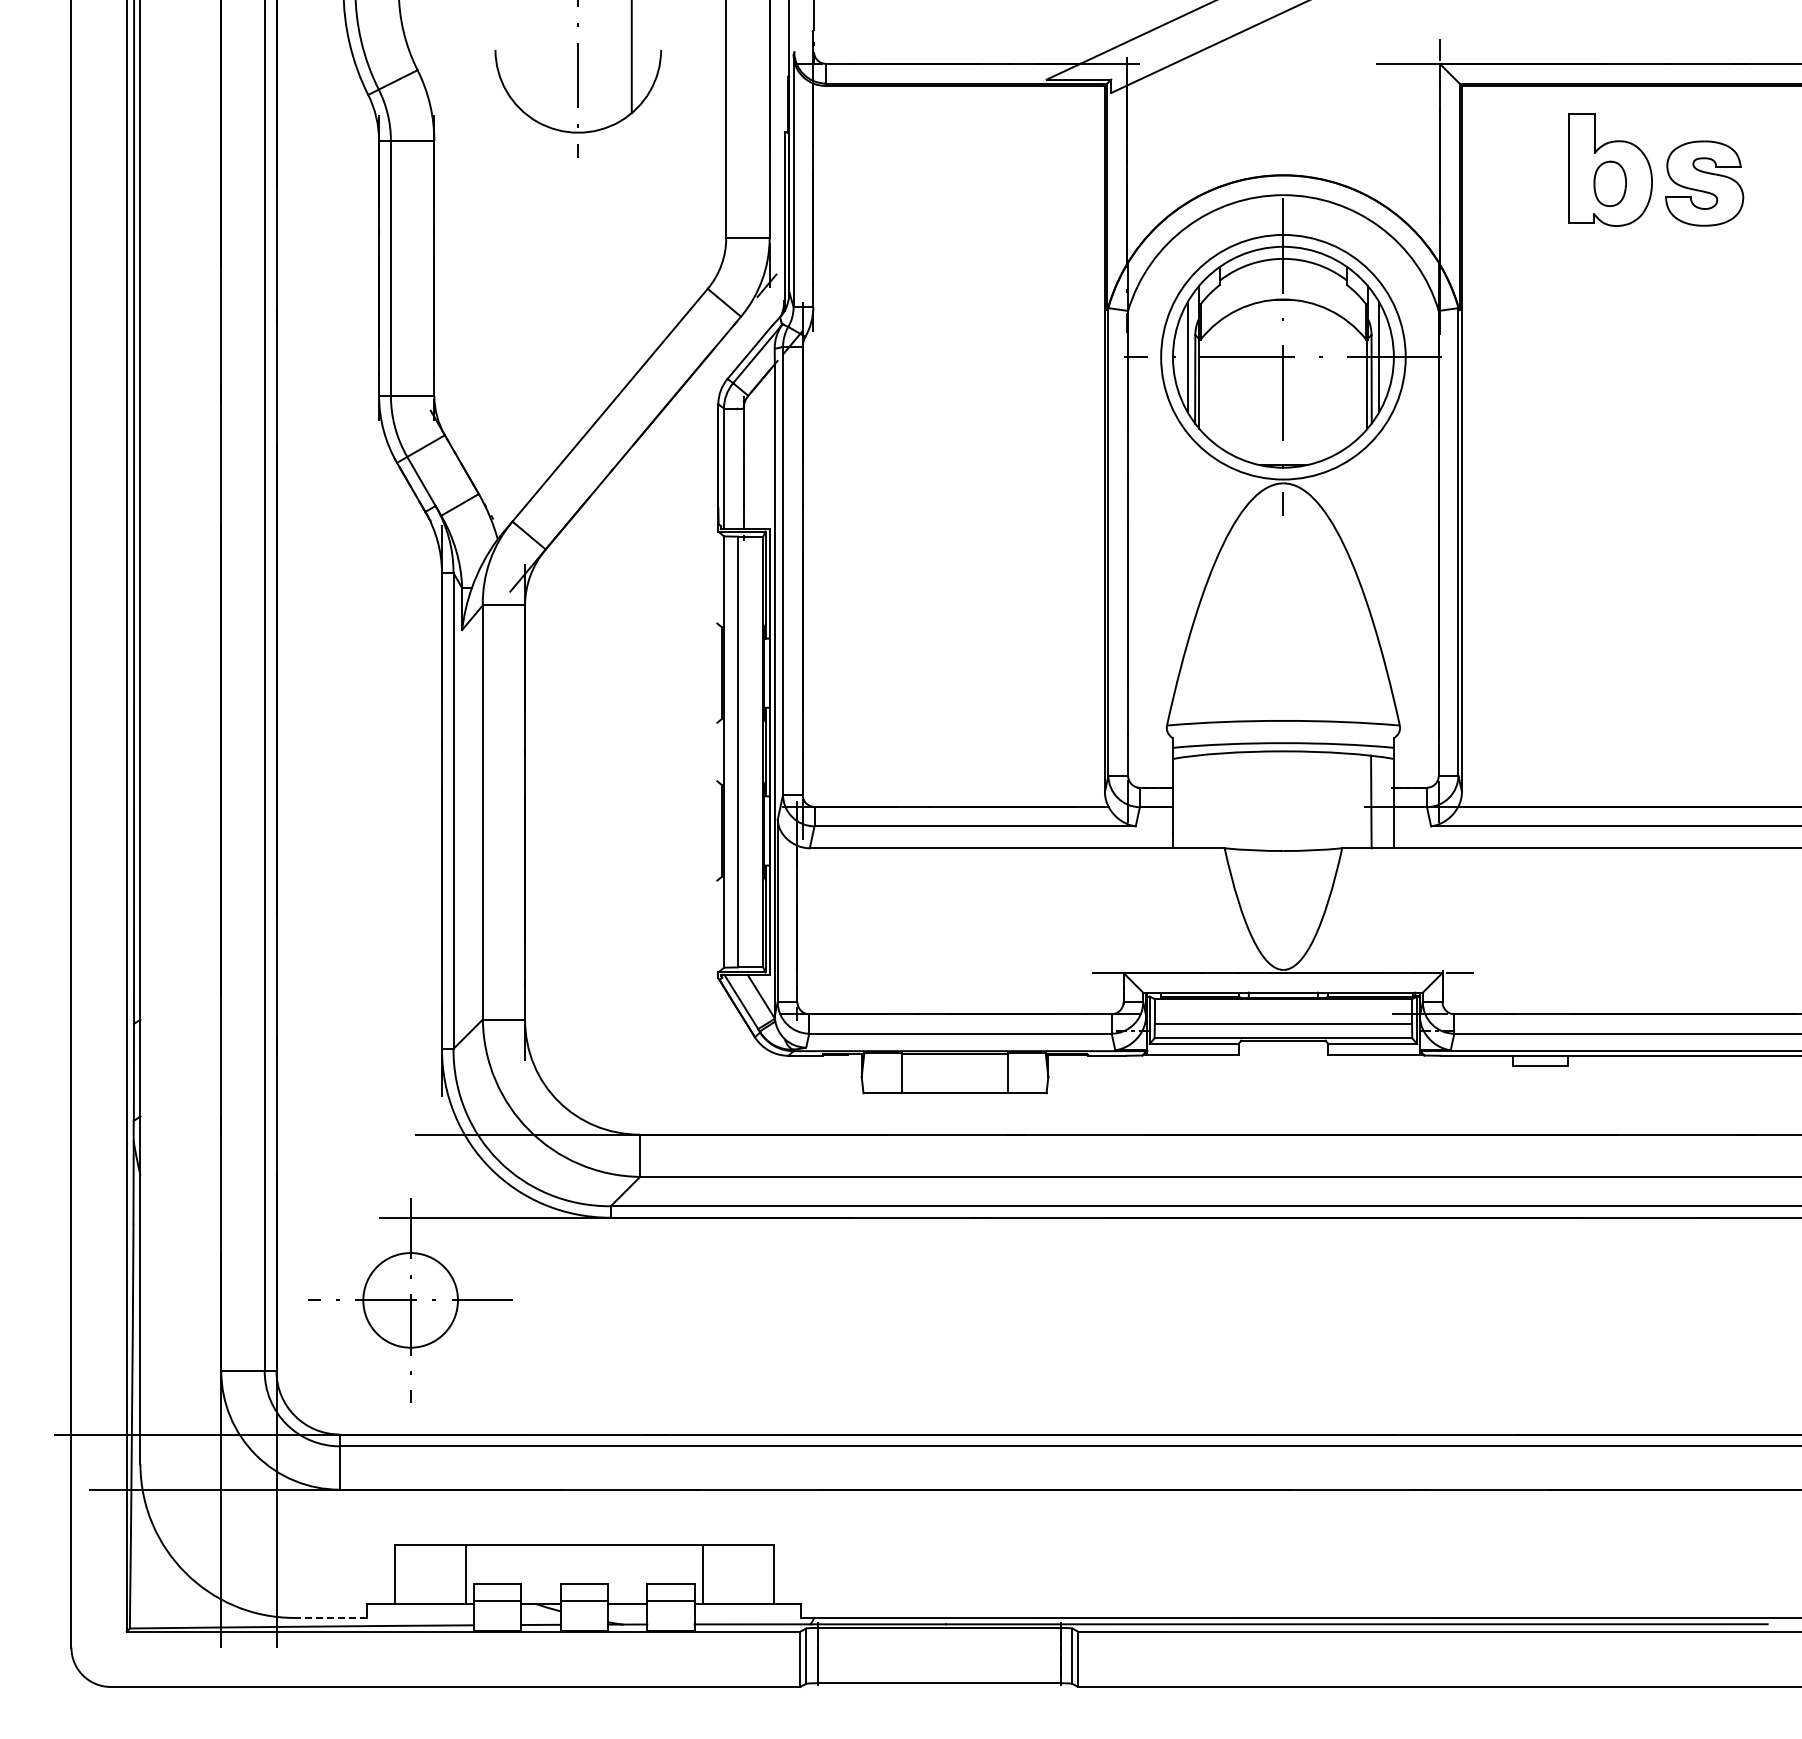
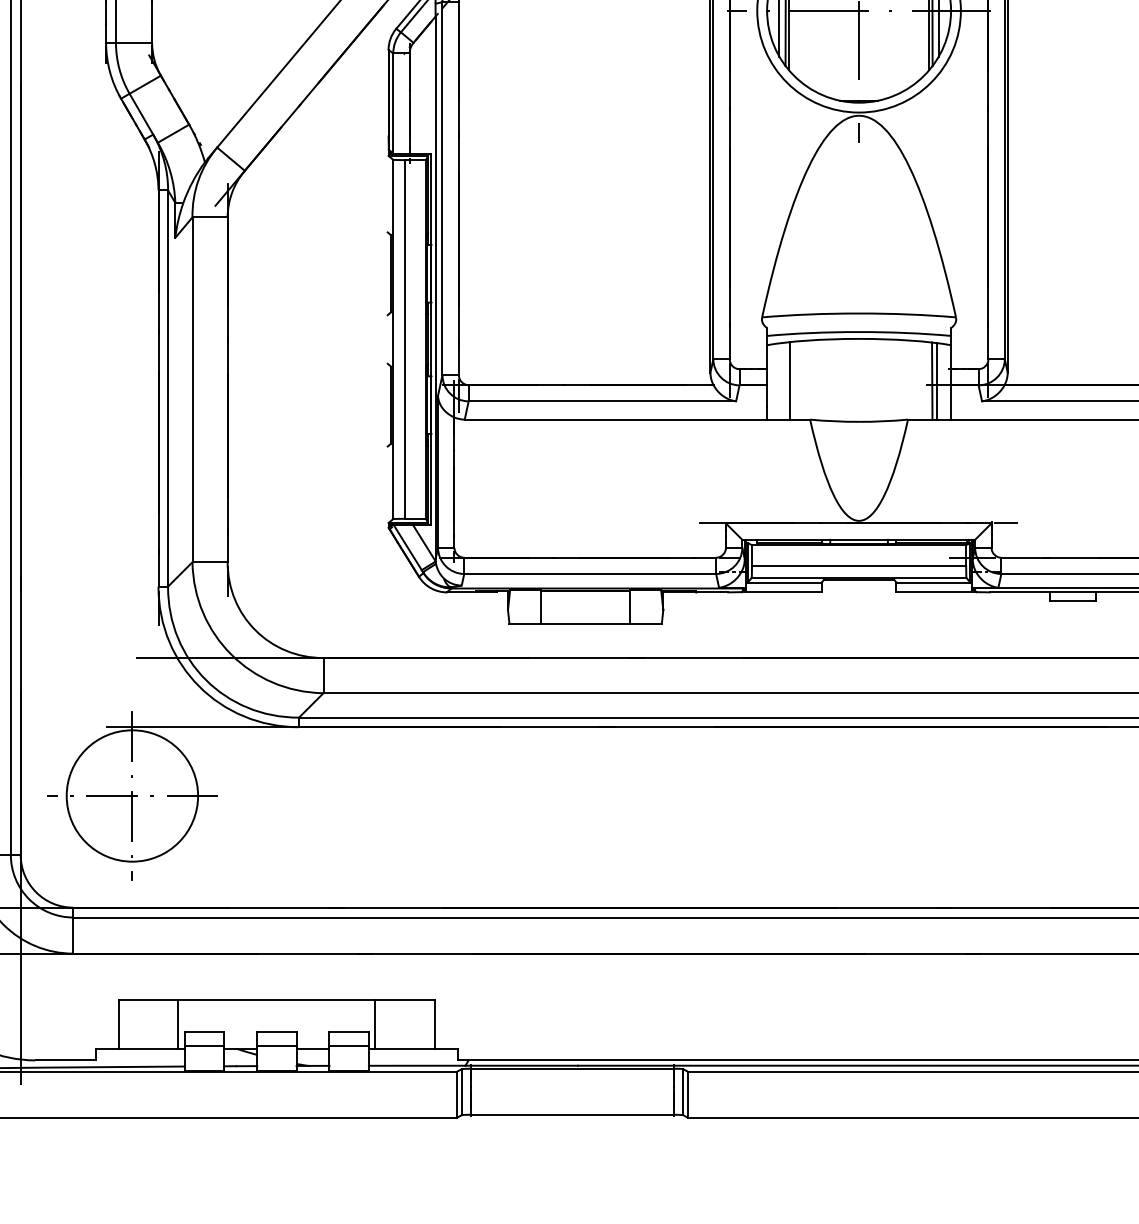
line: (1200, 801) -> (790, 380), added
line: (1377, 802) -> (937, 381), added
circle: (410, 1300) -> (132, 796), size x1.67
line: (330, 1617) -> (65, 1060), dashed -> solid

